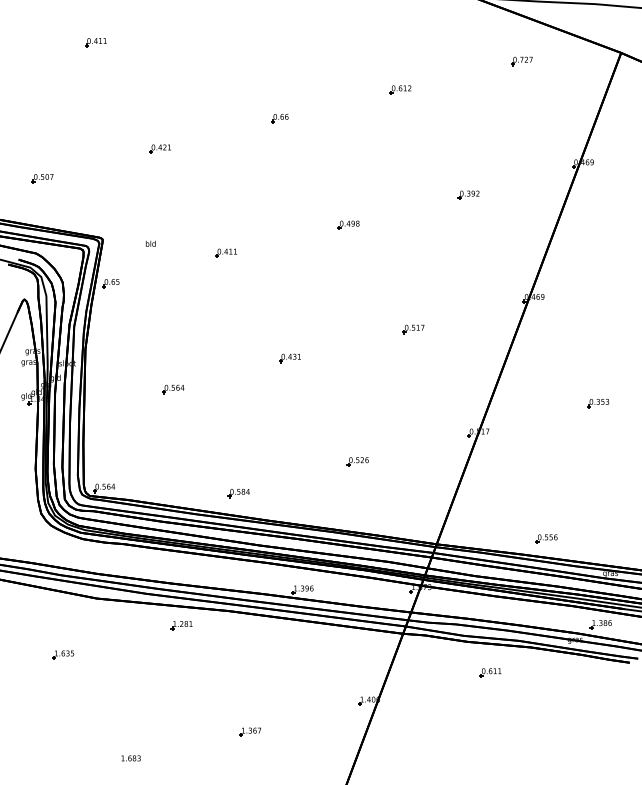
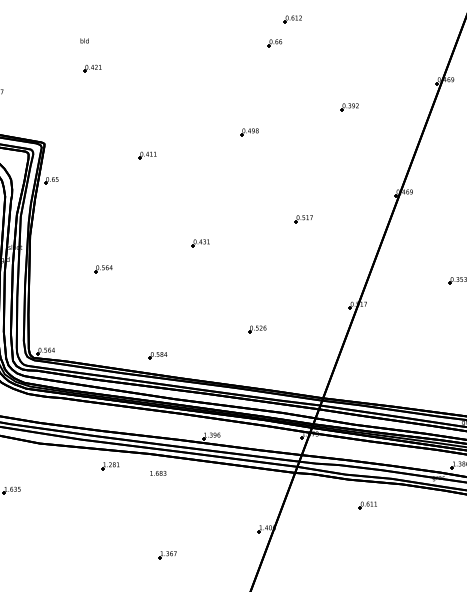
part: (279, 118) -> (274, 43), moved
text: (150, 243) -> (84, 40), moved
part: (546, 538) -> (414, 393), removed
text: (130, 758) -> (157, 473), moved

